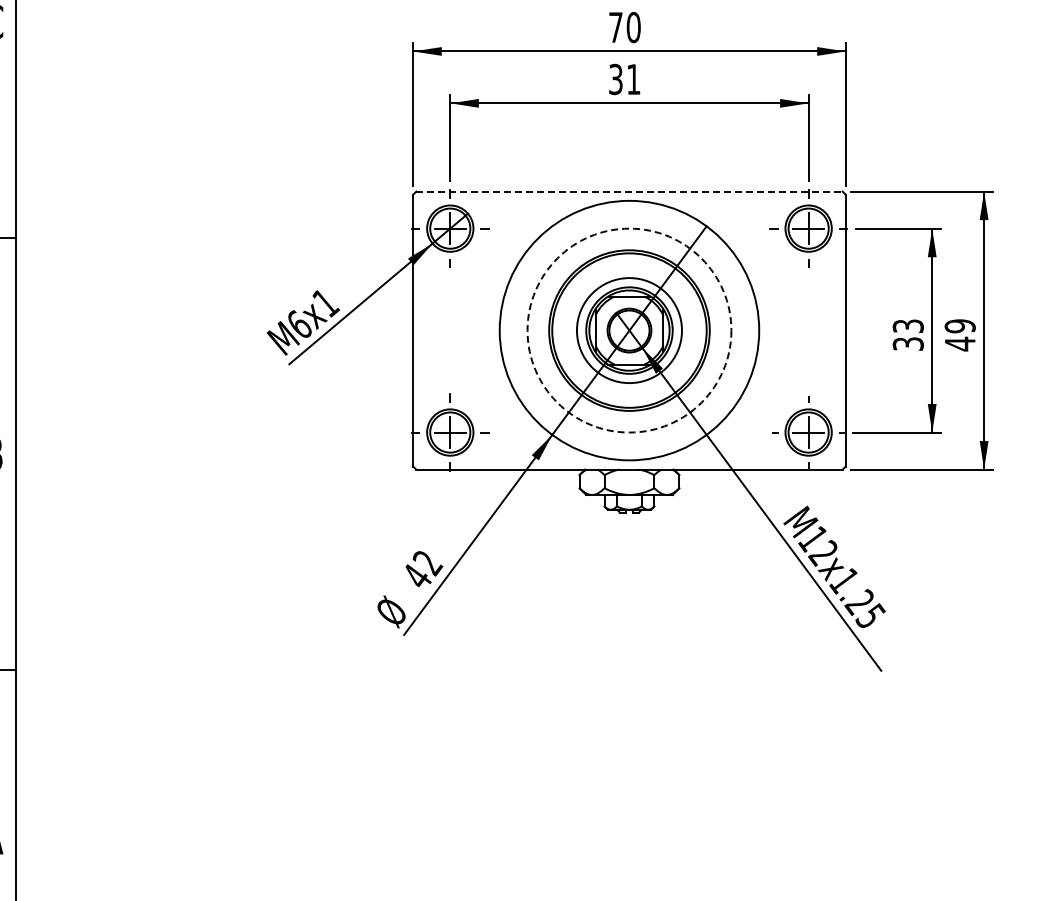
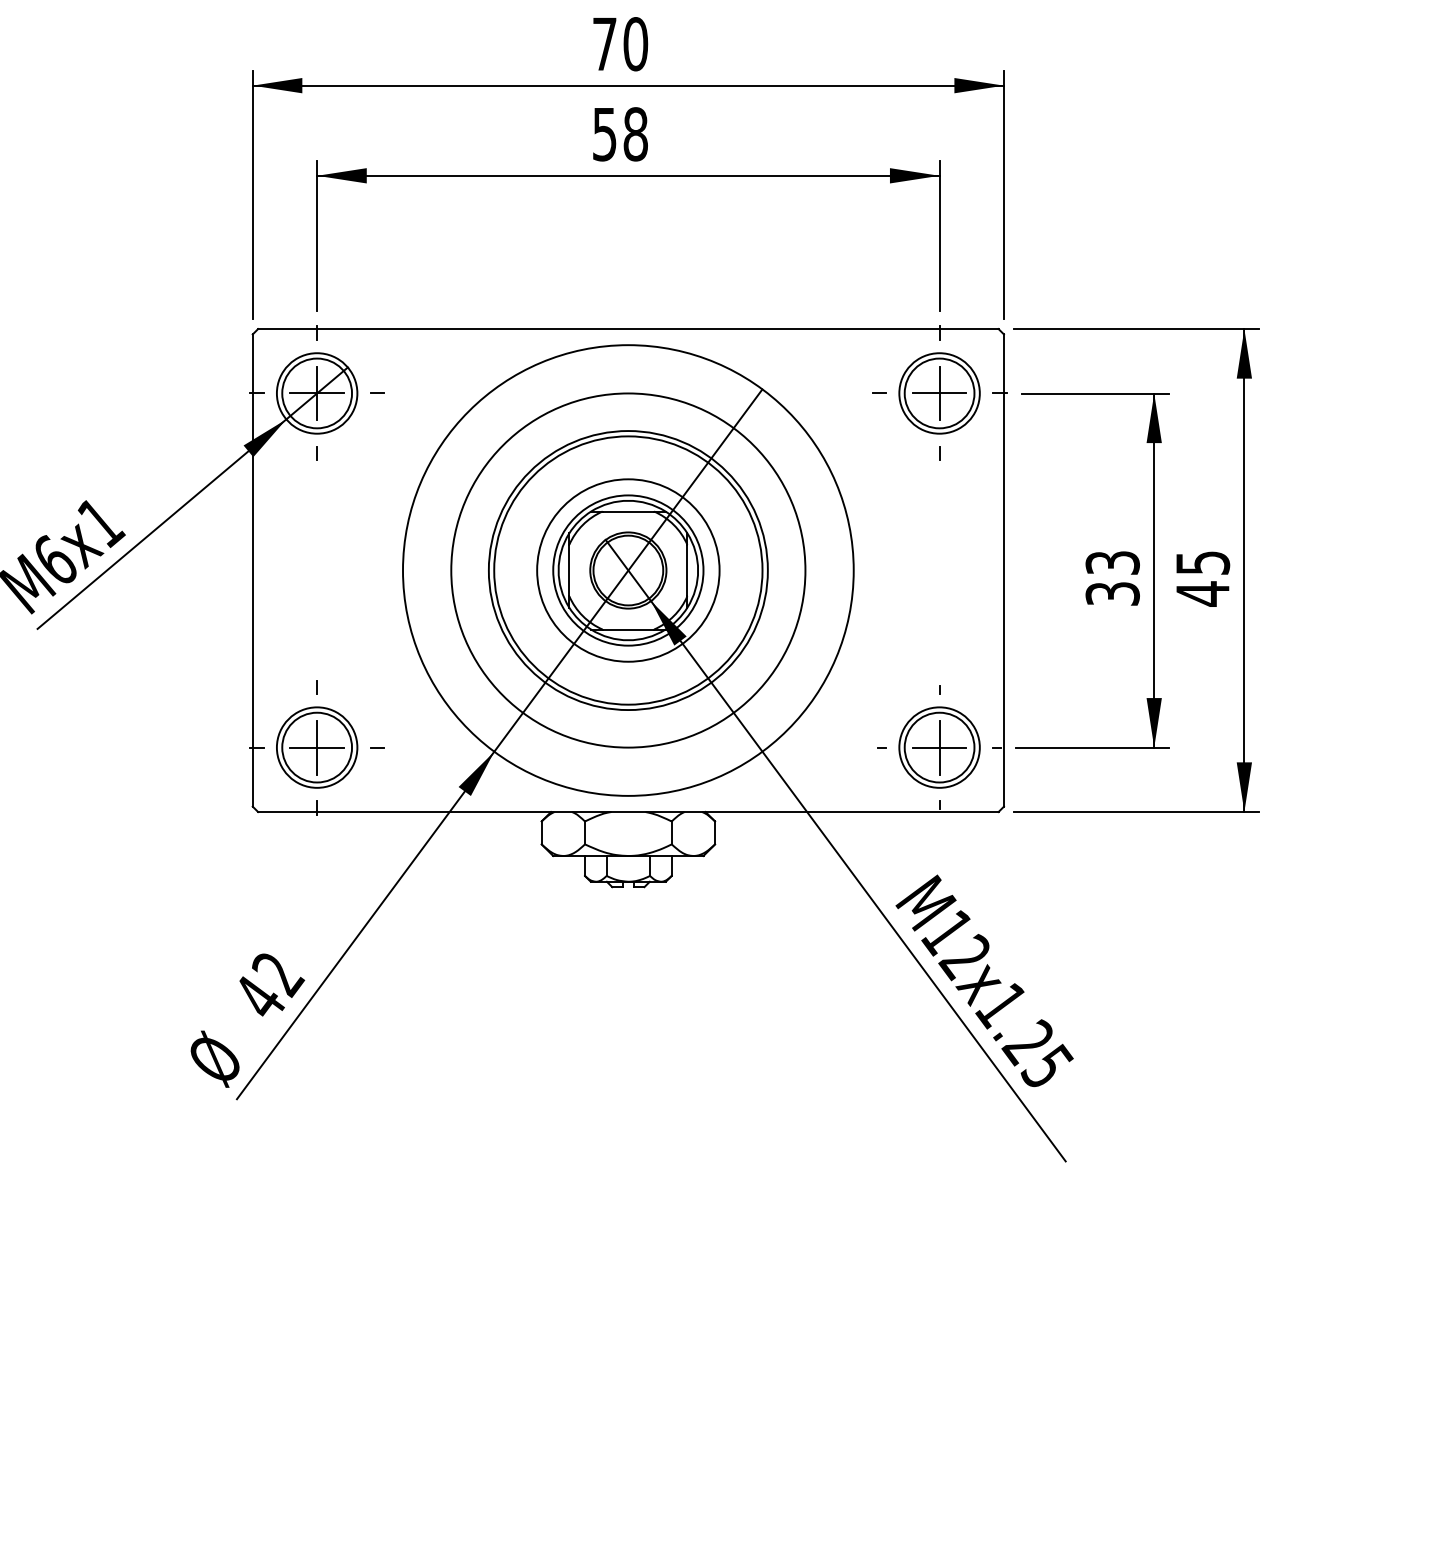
text: (624, 79) -> (619, 134), 31 -> 58
line: (629, 191) -> (628, 328), dashed -> solid
text: (959, 326) -> (1201, 563), 49 -> 45
circle: (629, 330) -> (628, 570), dashed -> solid

